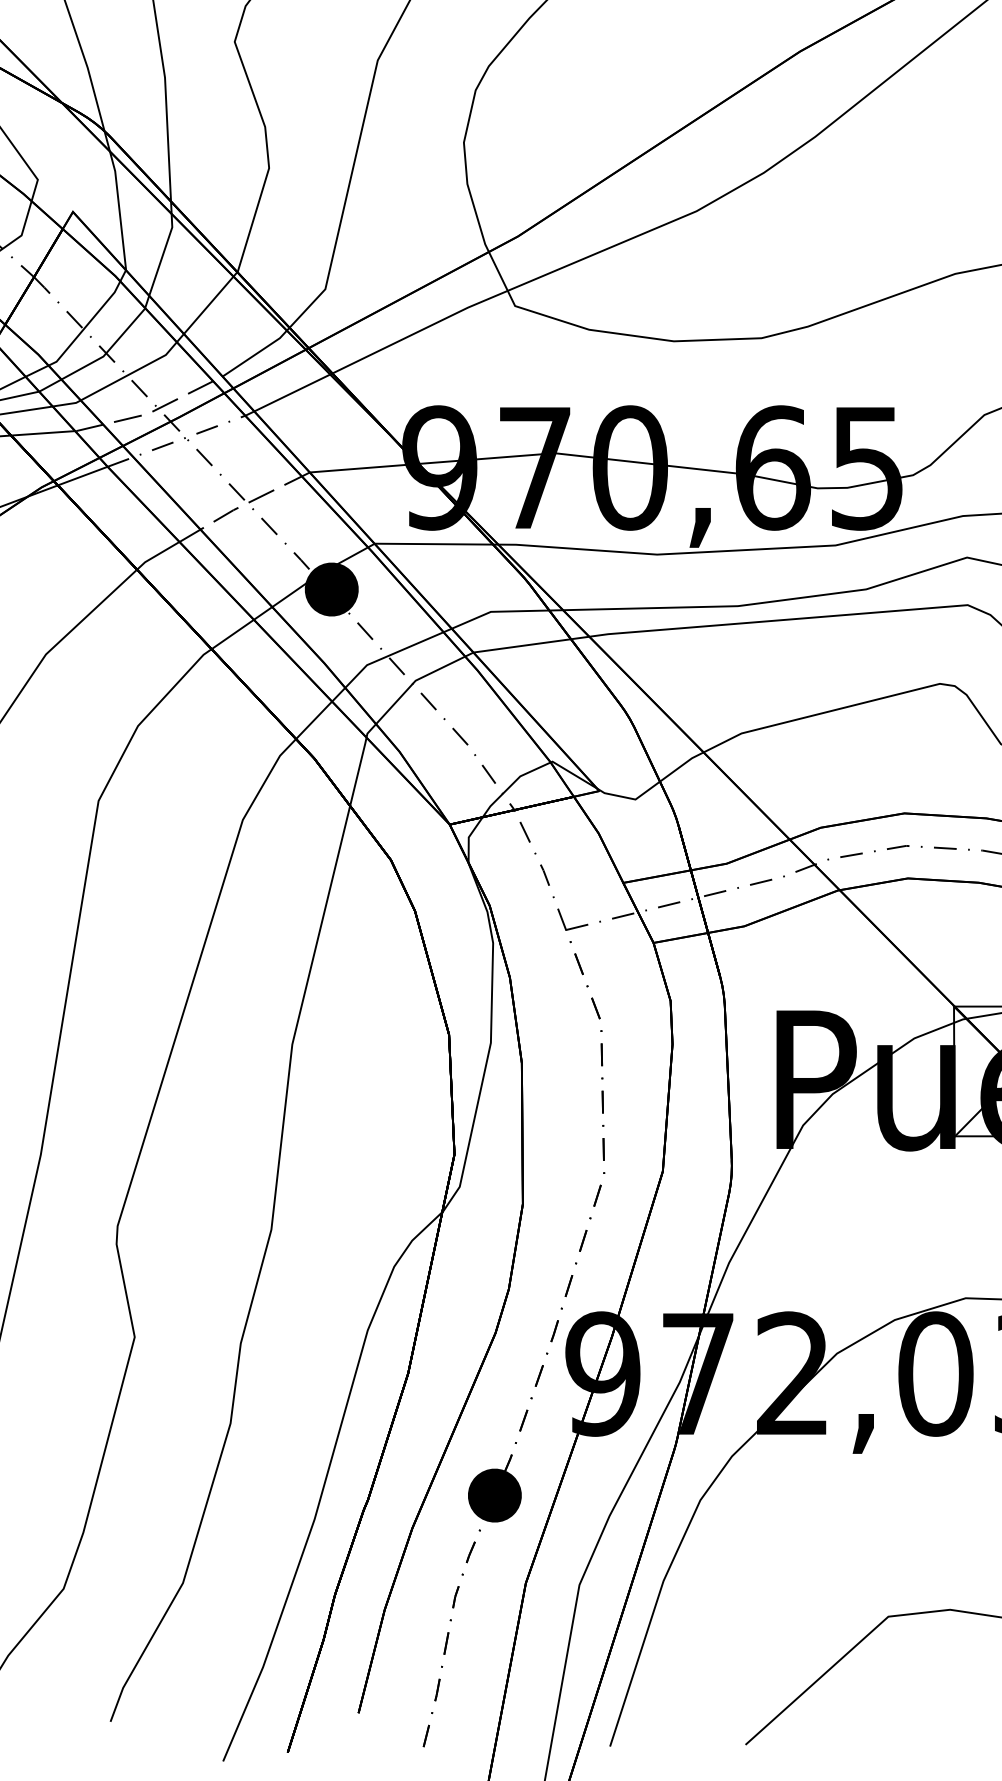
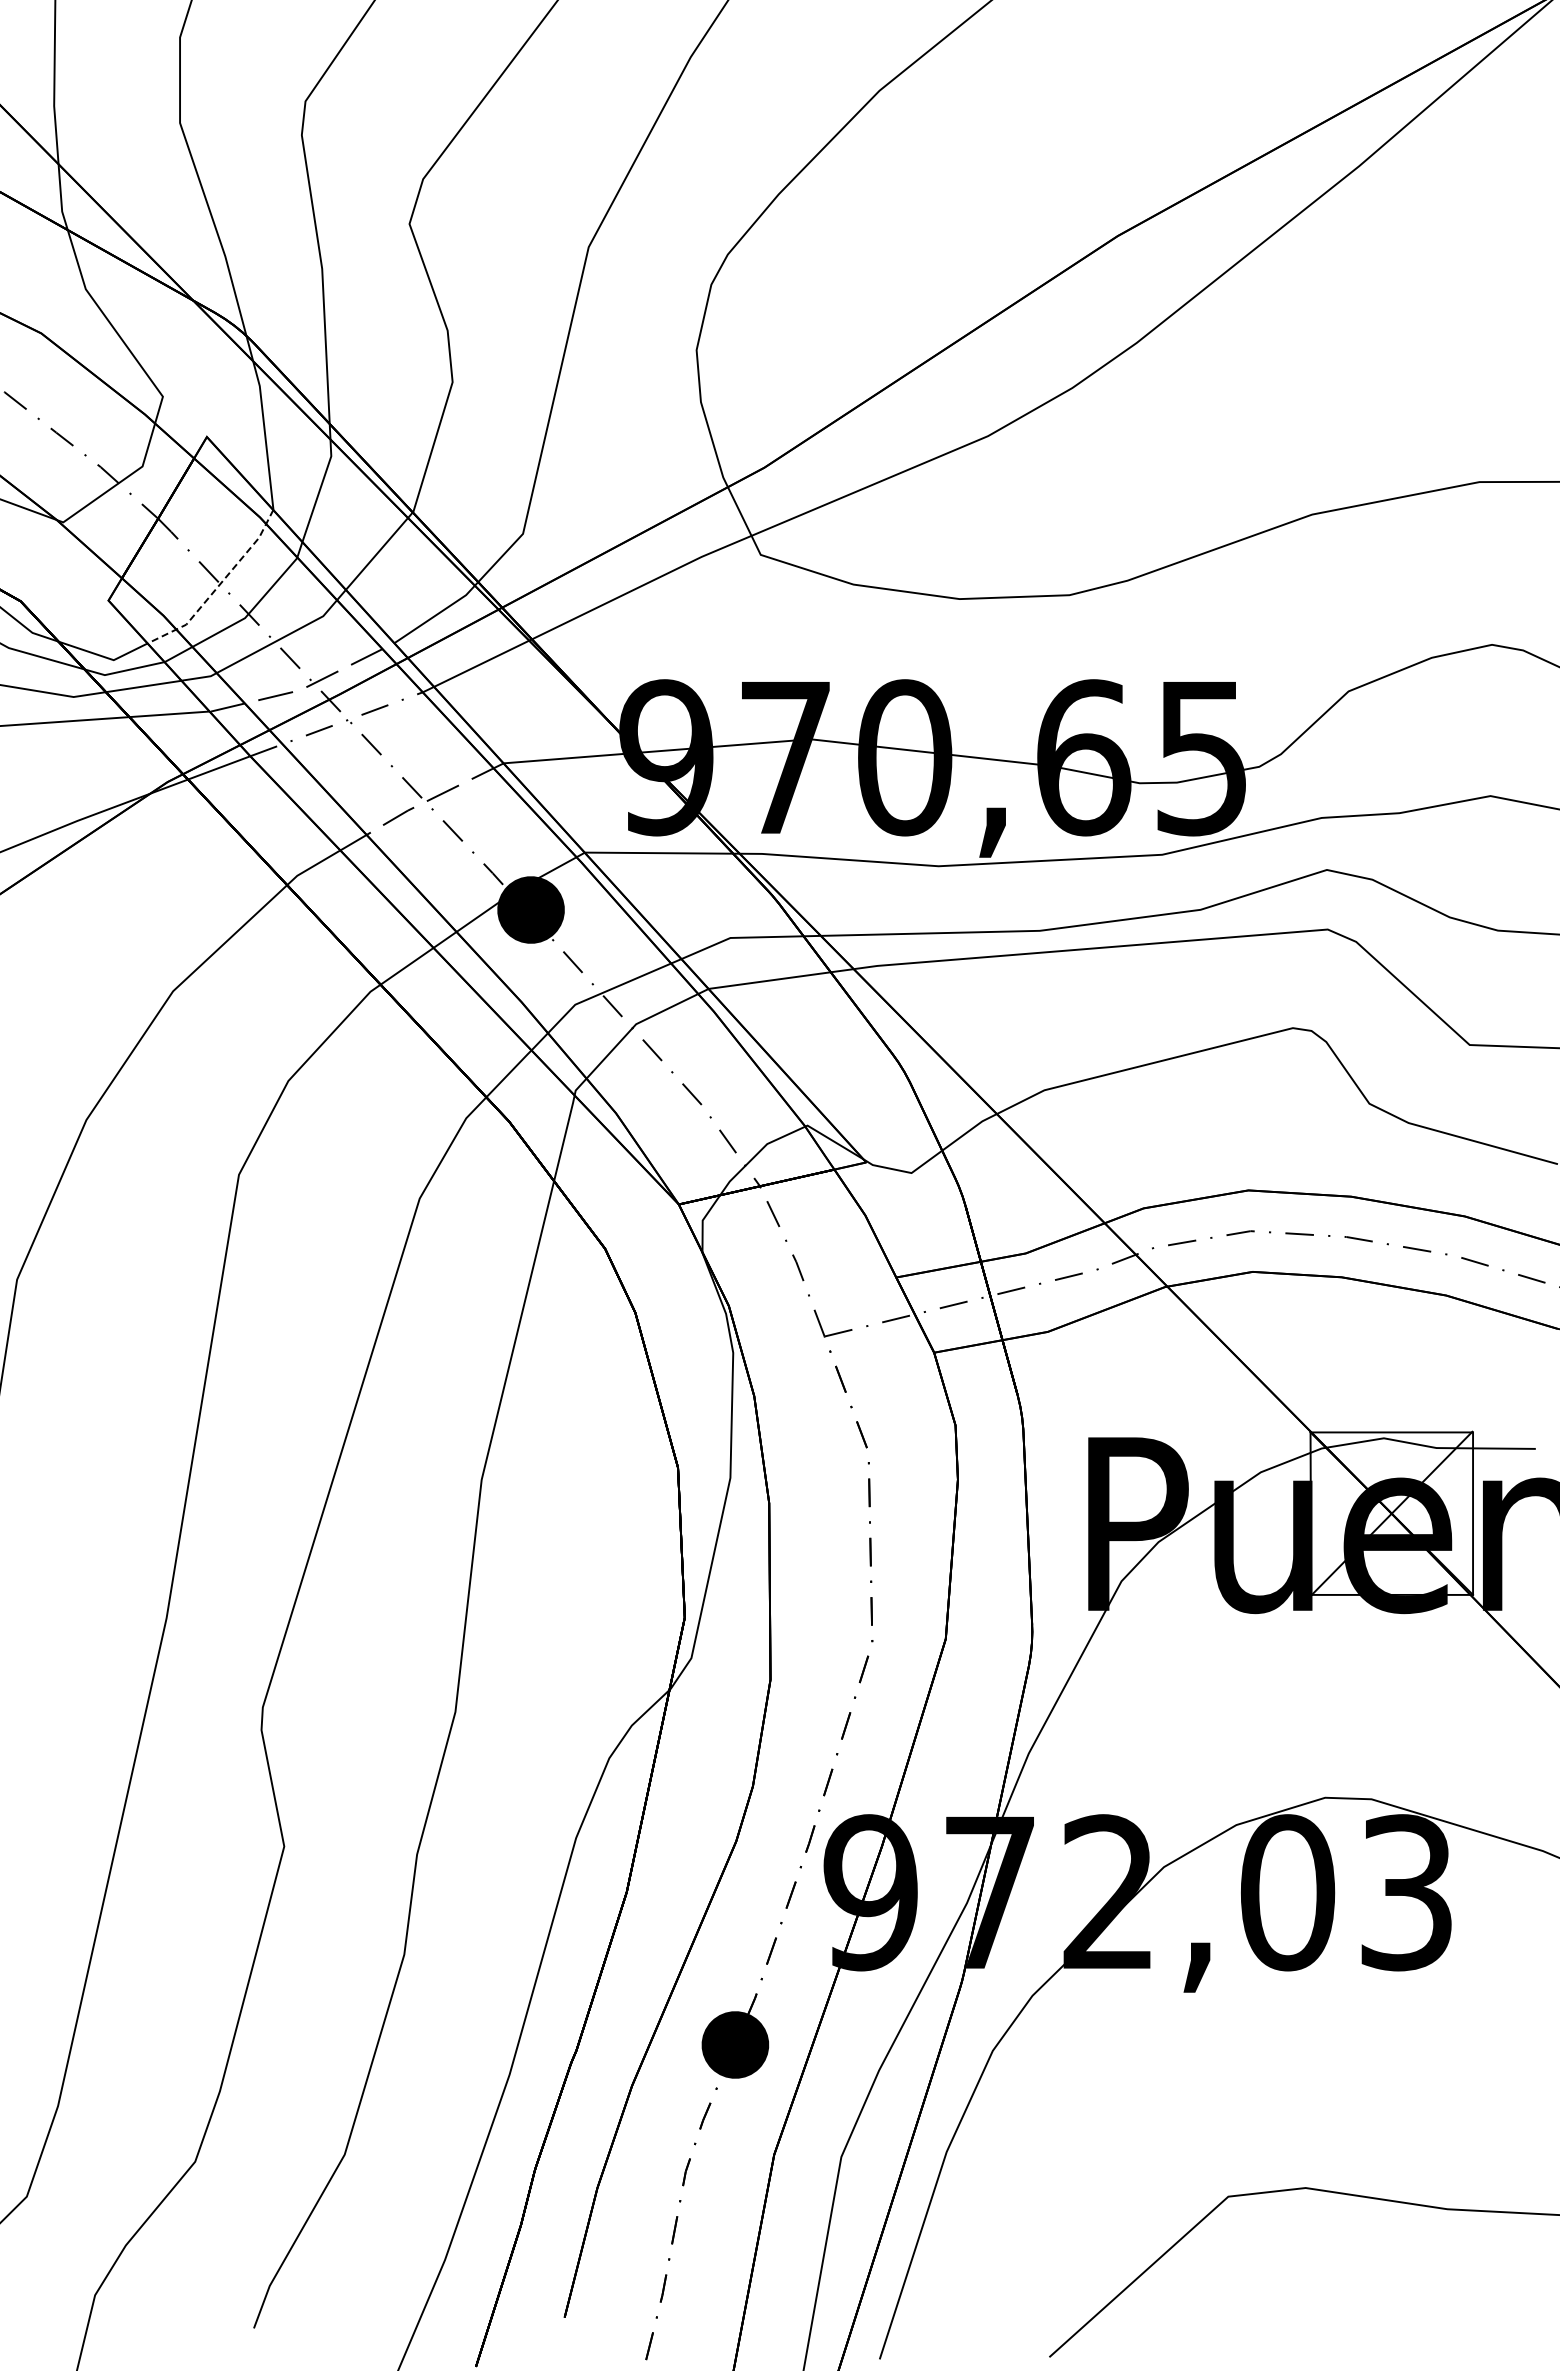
line: (82, 330) -> (218, 585), solid -> dashed

